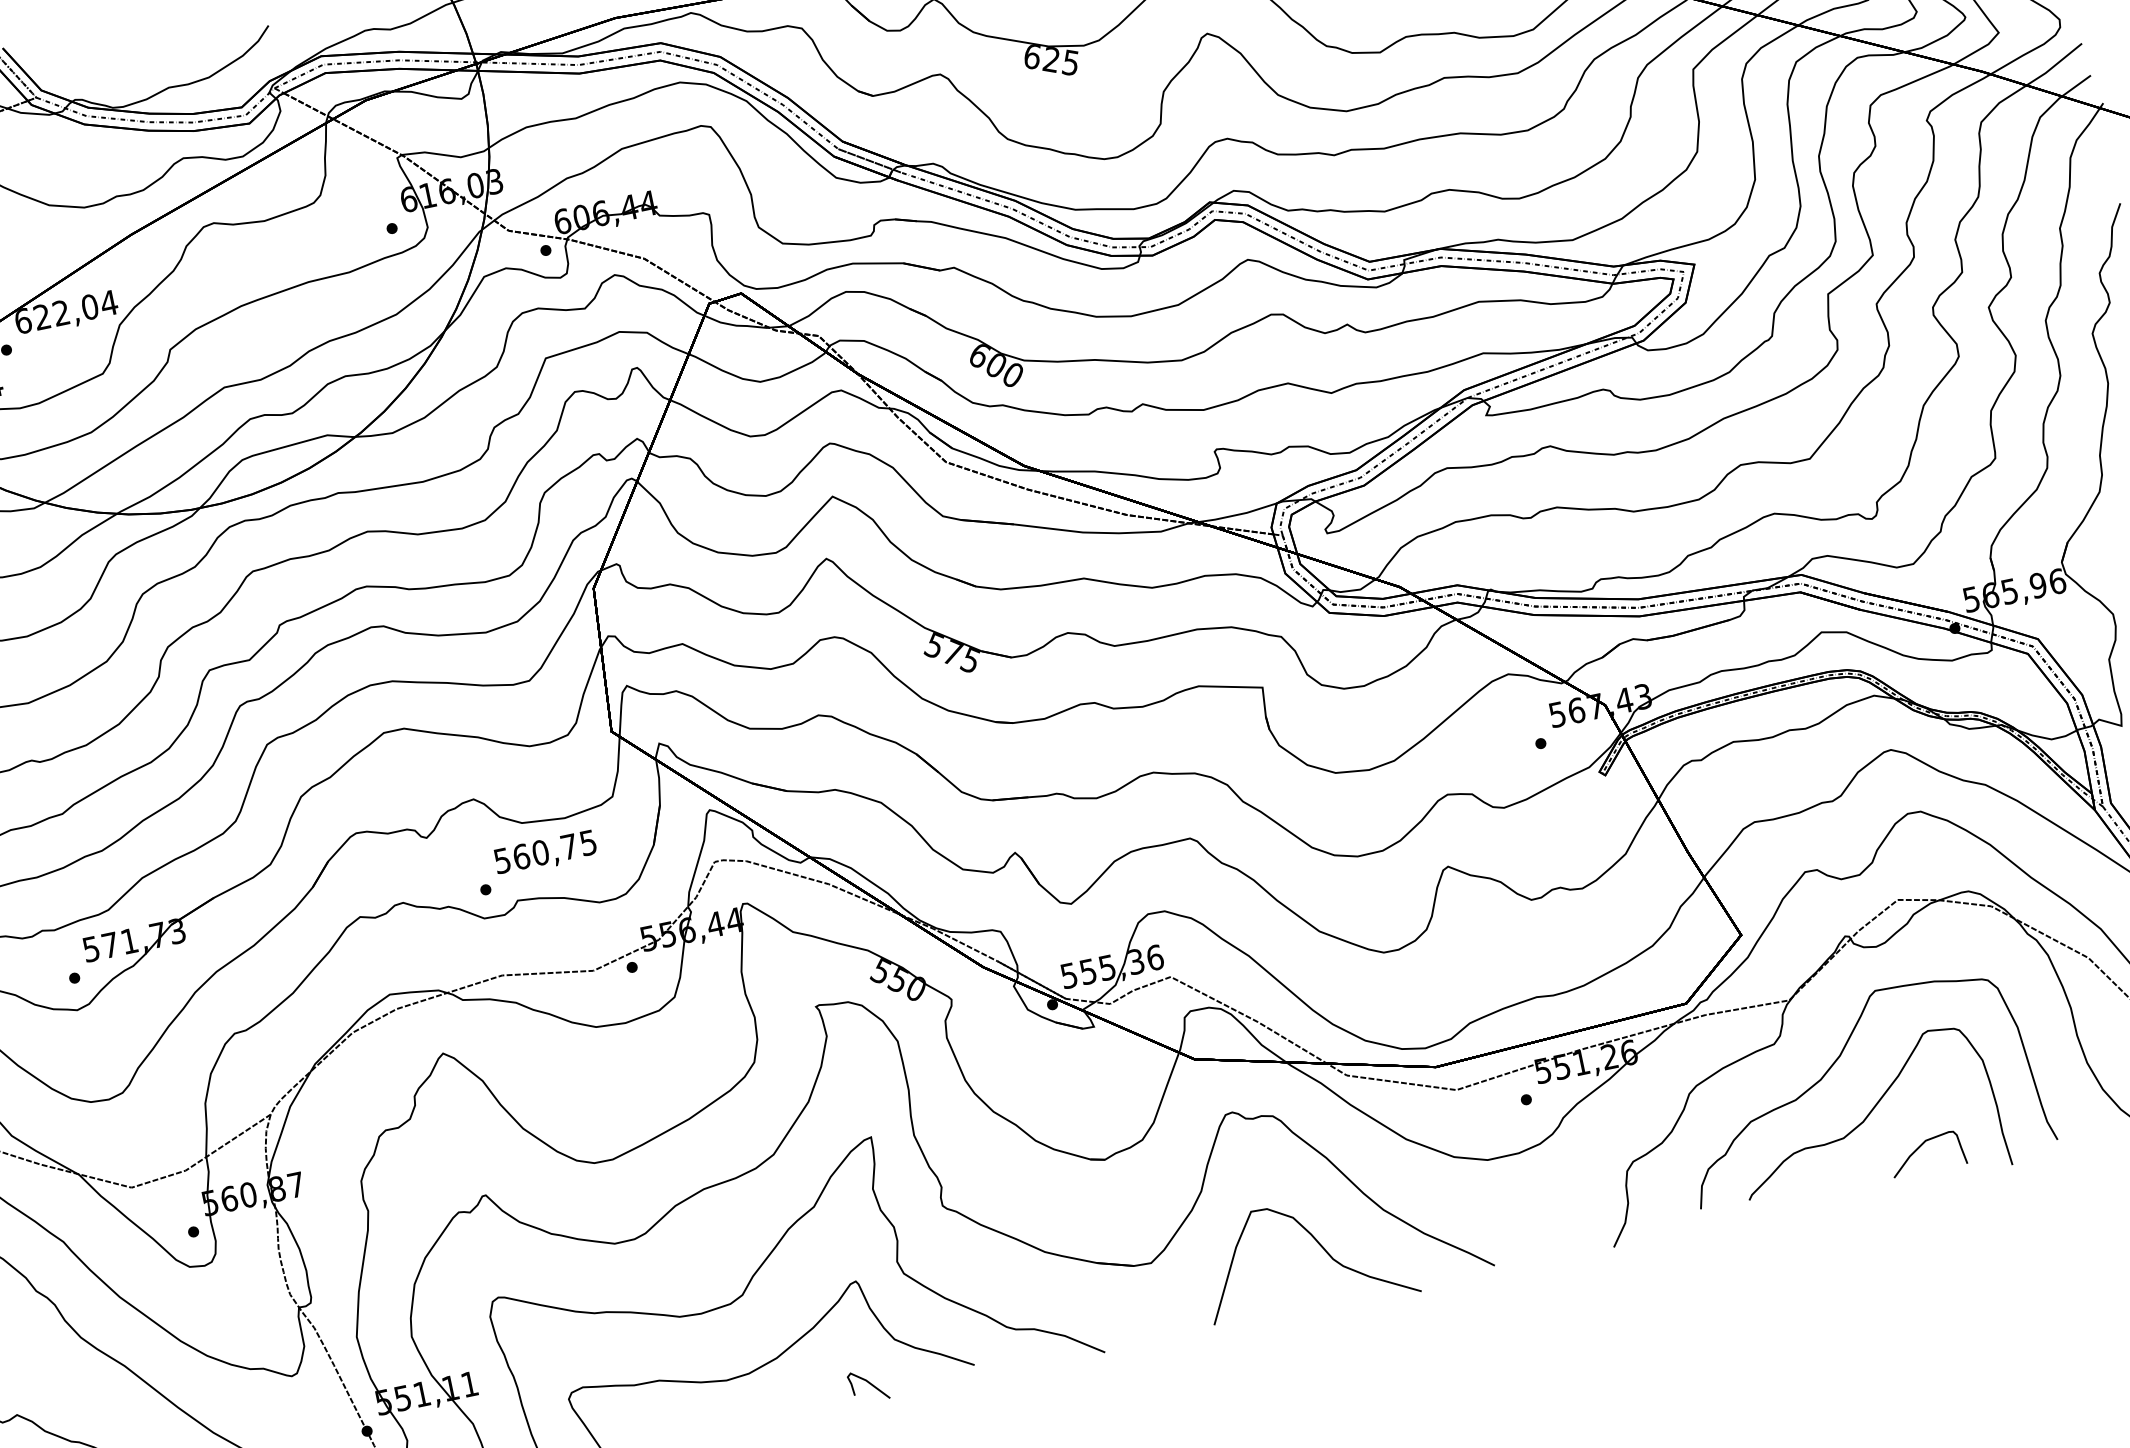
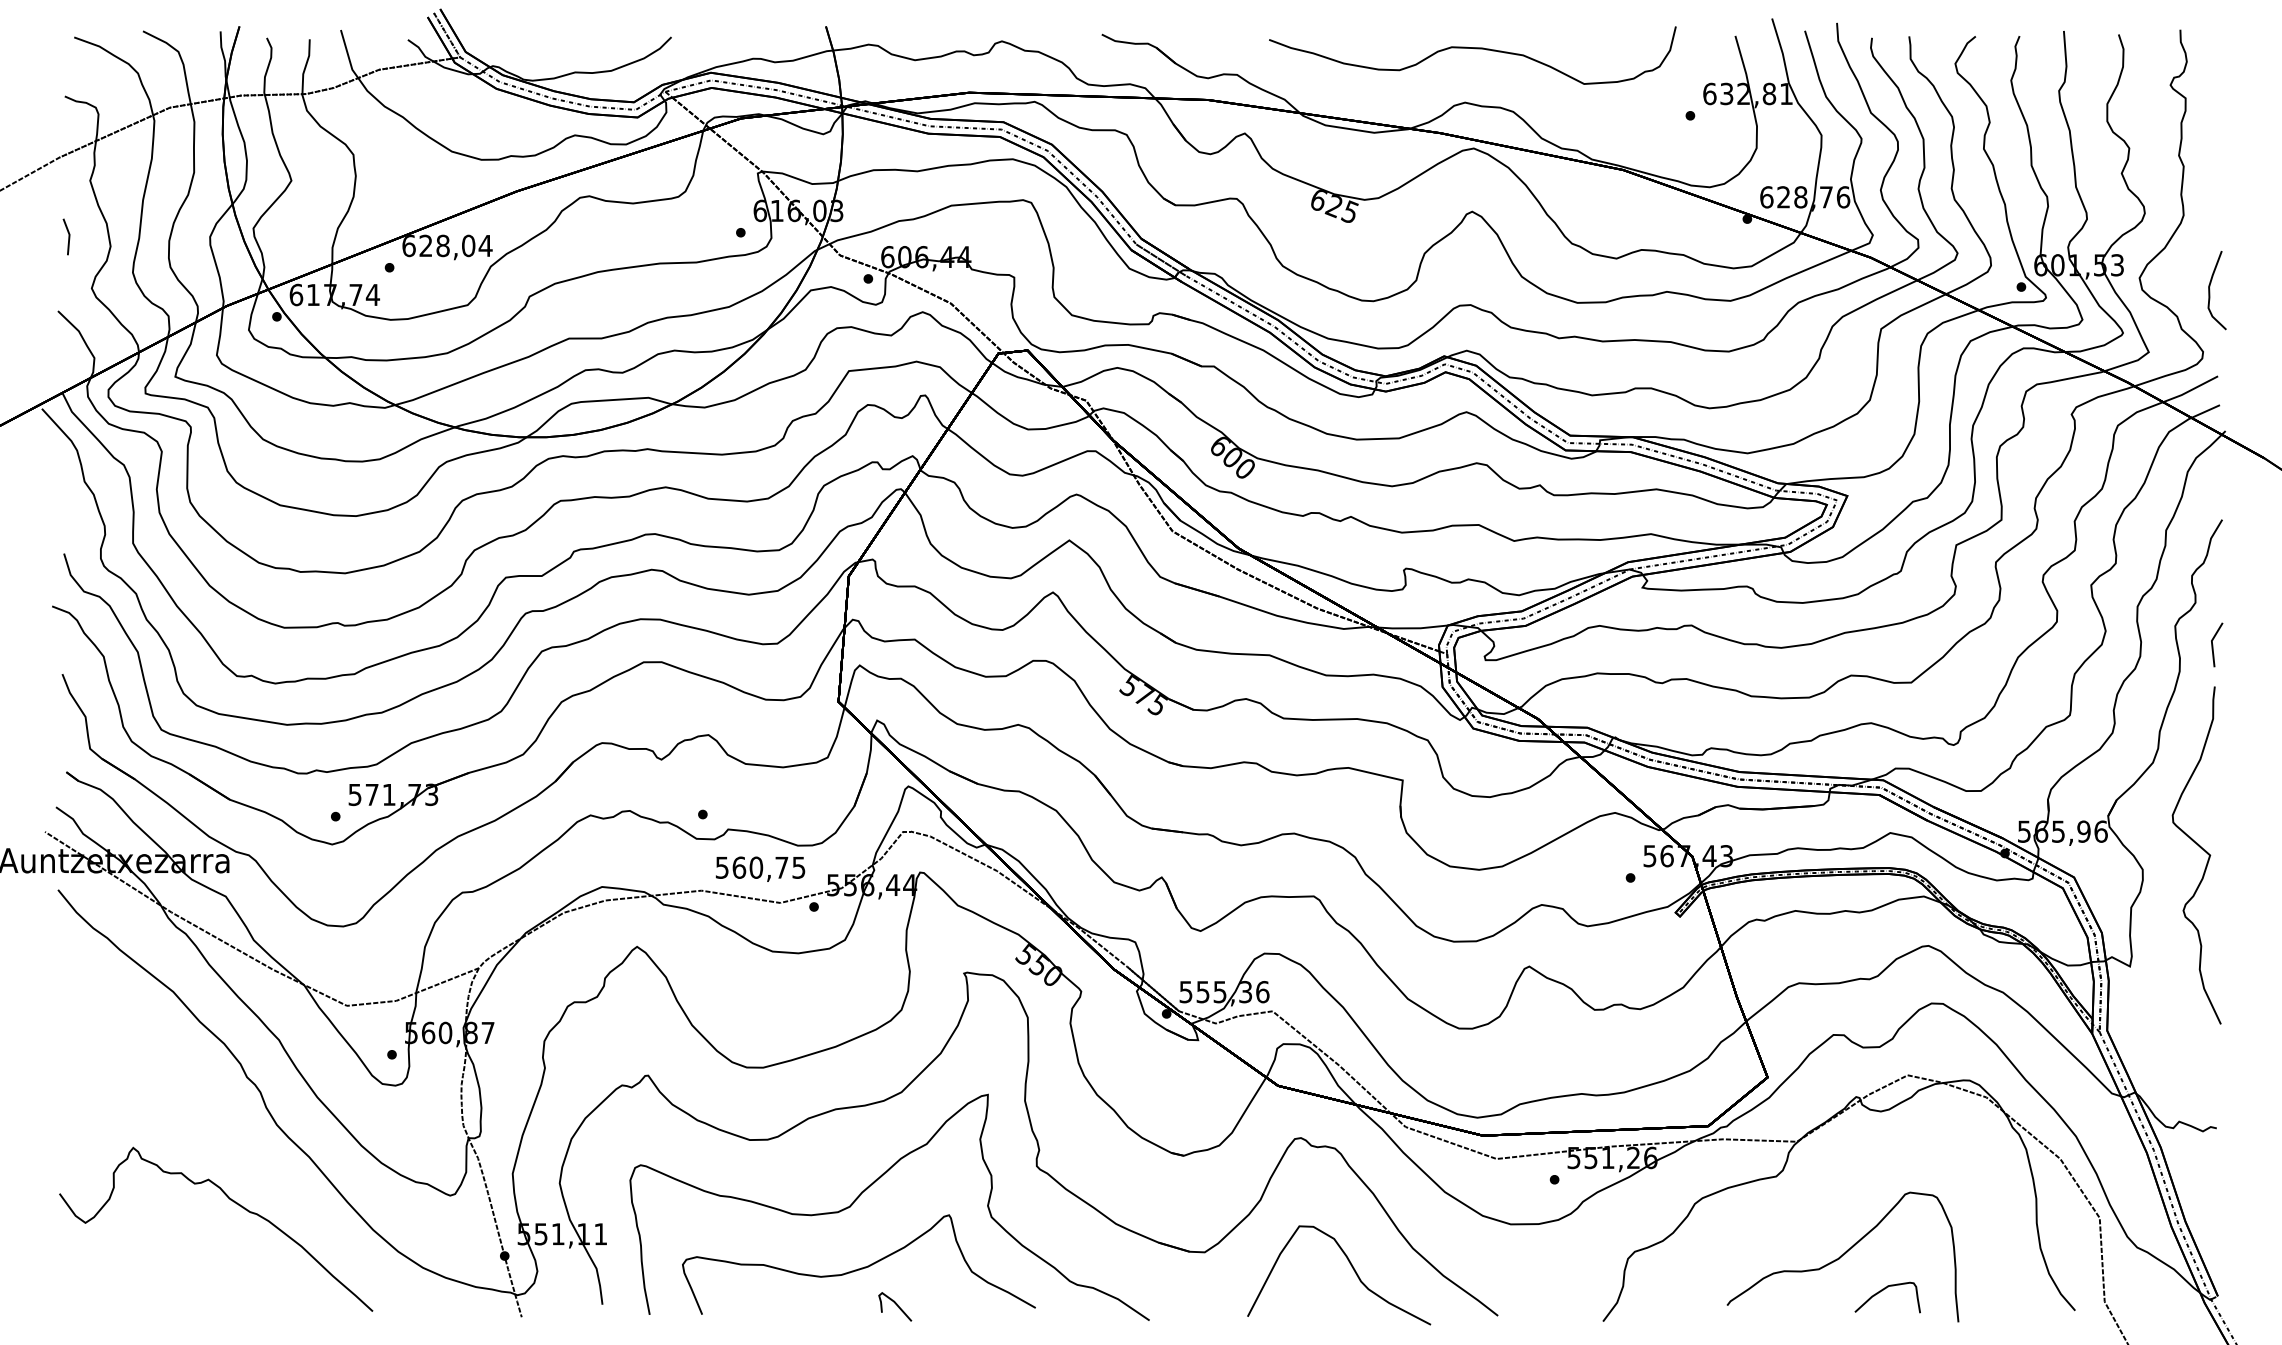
text: (60, 312) -> (442, 245), 622,04 -> 628,04
text: (545, 852) -> (760, 868), moved
curve: (1833, 1065) -> (1823, 1205), removed
curve: (869, 1384) -> (896, 1305), moved

